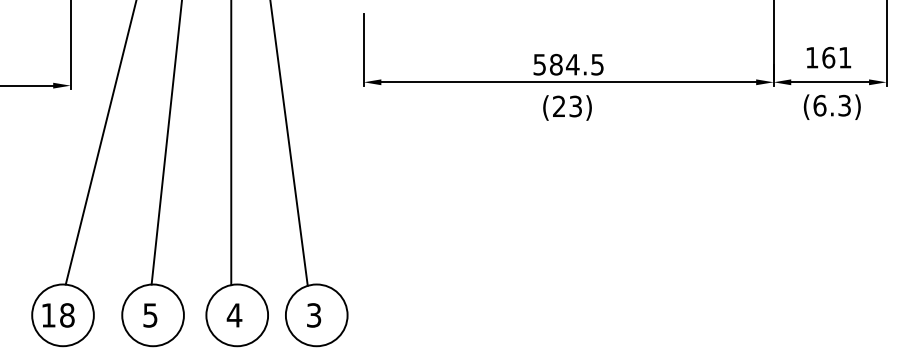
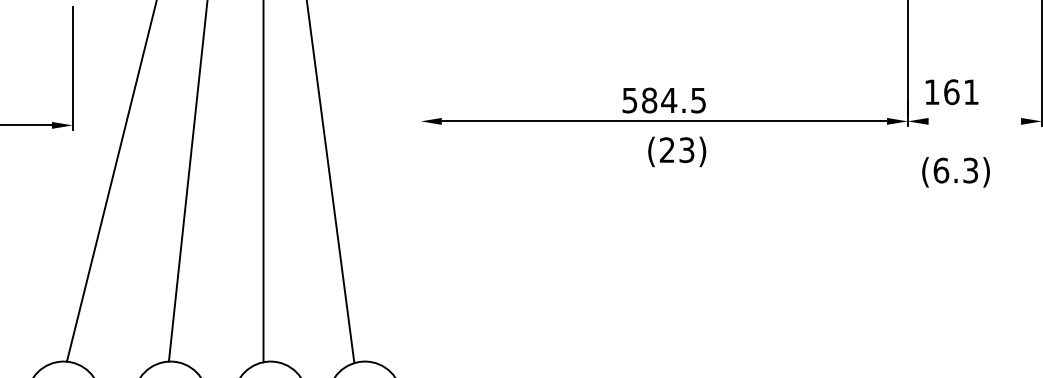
line: (363, 49) -> (420, 82), removed
text: (828, 57) -> (951, 91), moved
line: (830, 82) -> (975, 121), removed
text: (831, 106) -> (955, 171), moved
text: (567, 107) -> (677, 151), moved

